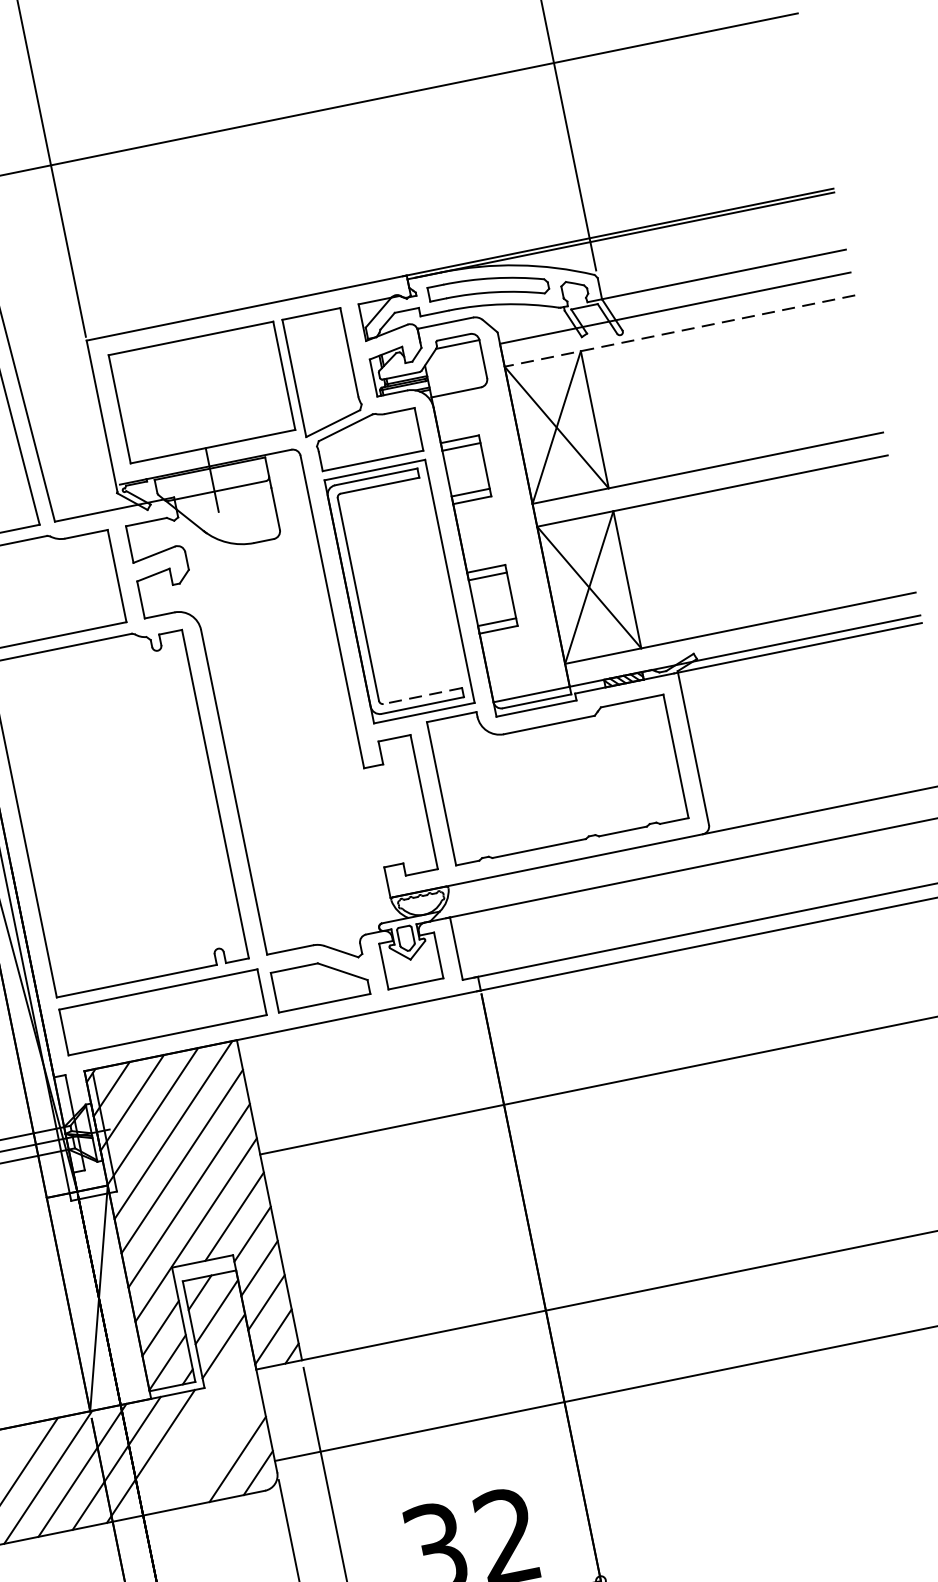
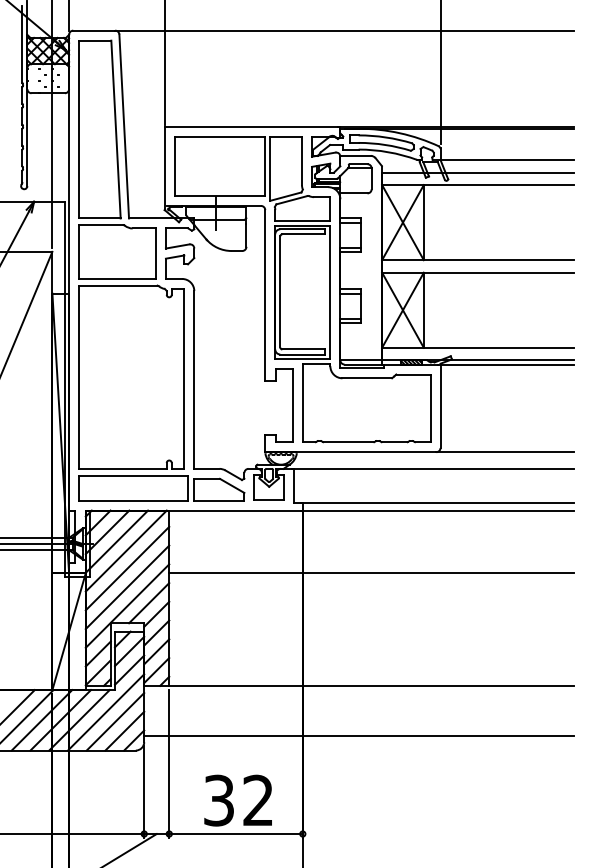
line: (680, 331) -> (478, 185), dashed -> solid
line: (422, 696) -> (303, 349), dashed -> solid
line: (195, 1432) -> (105, 712), added
line: (217, 1445) -> (115, 721), added

